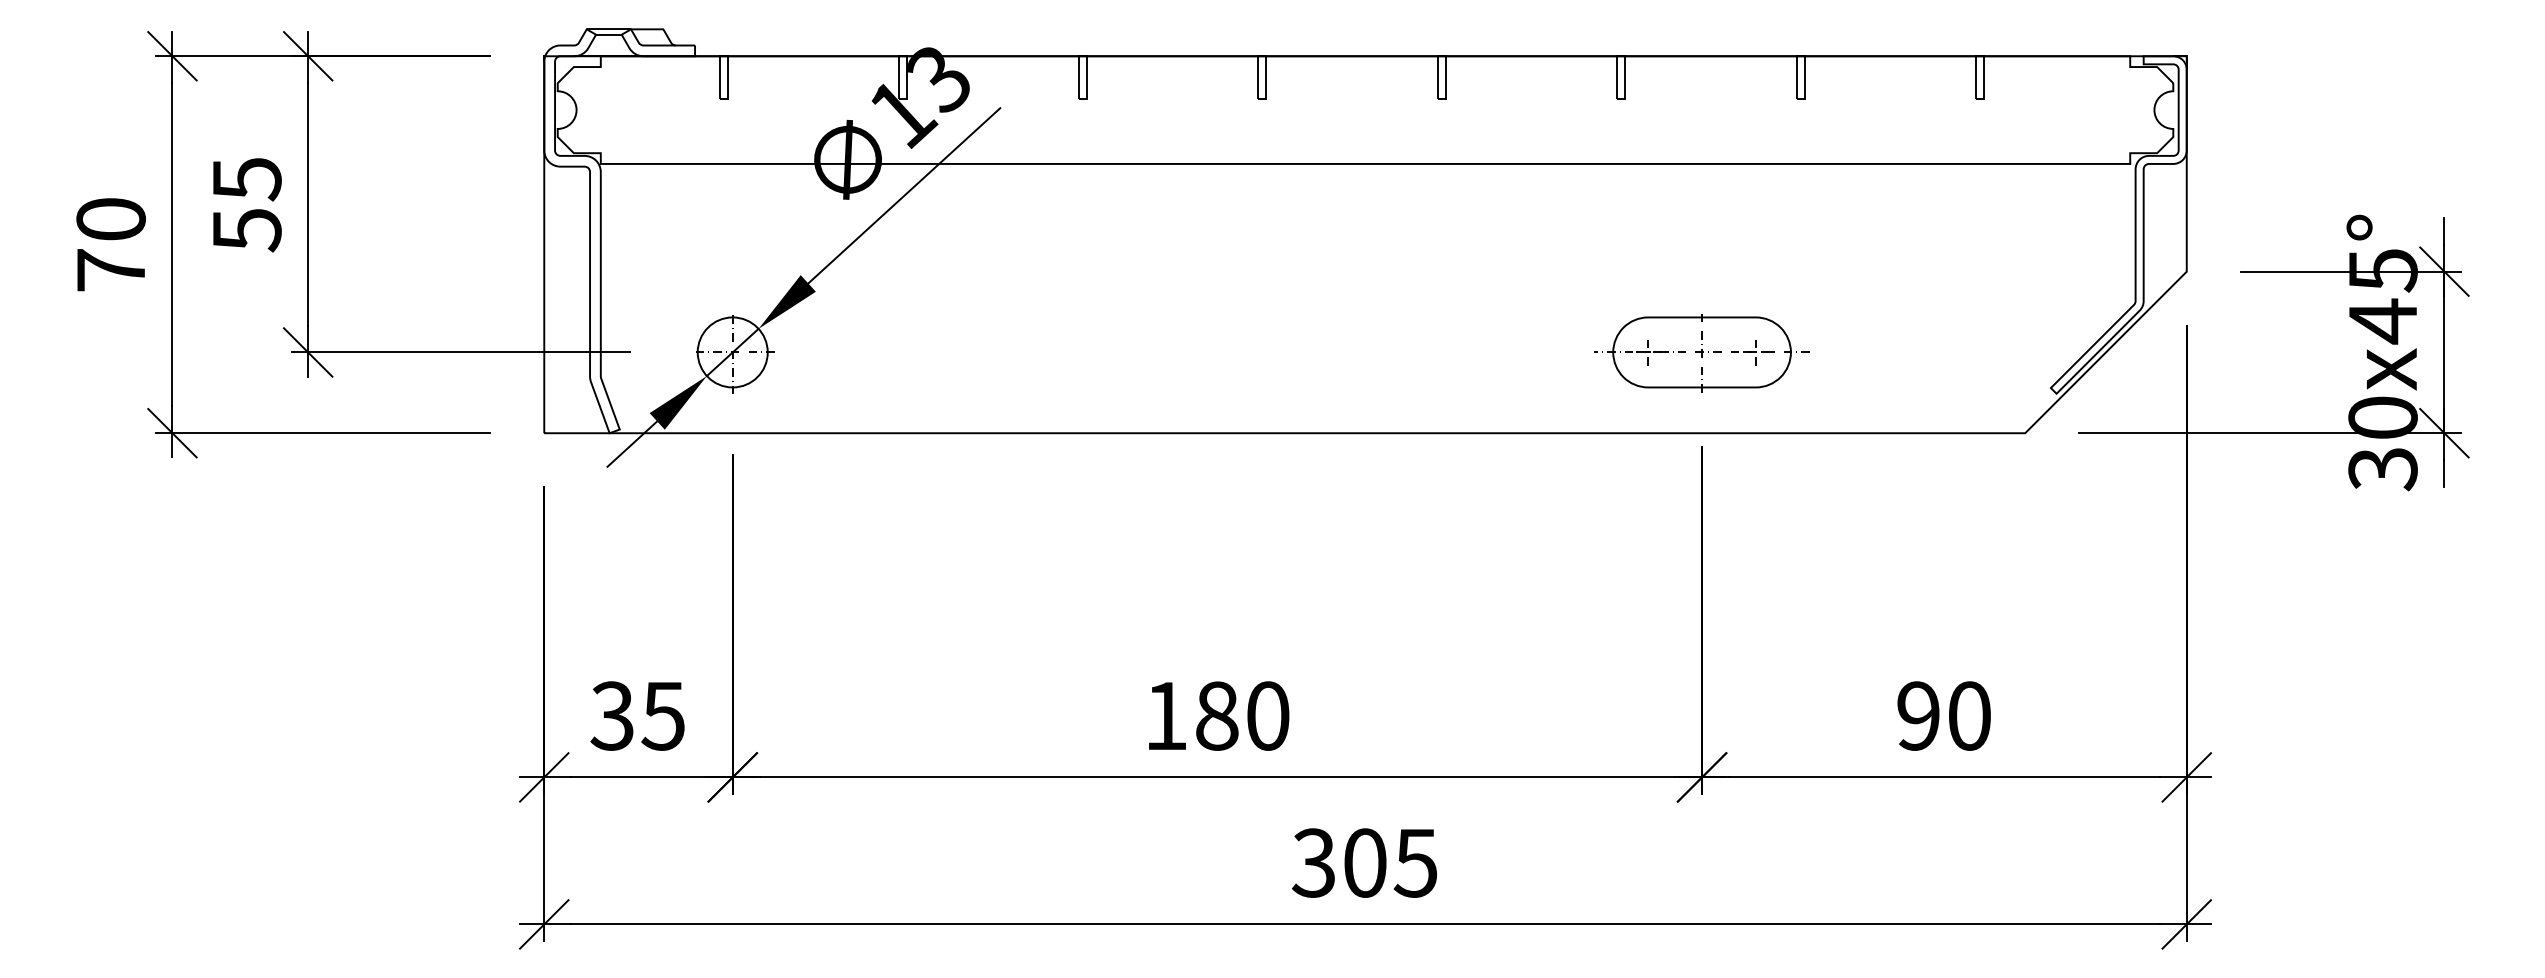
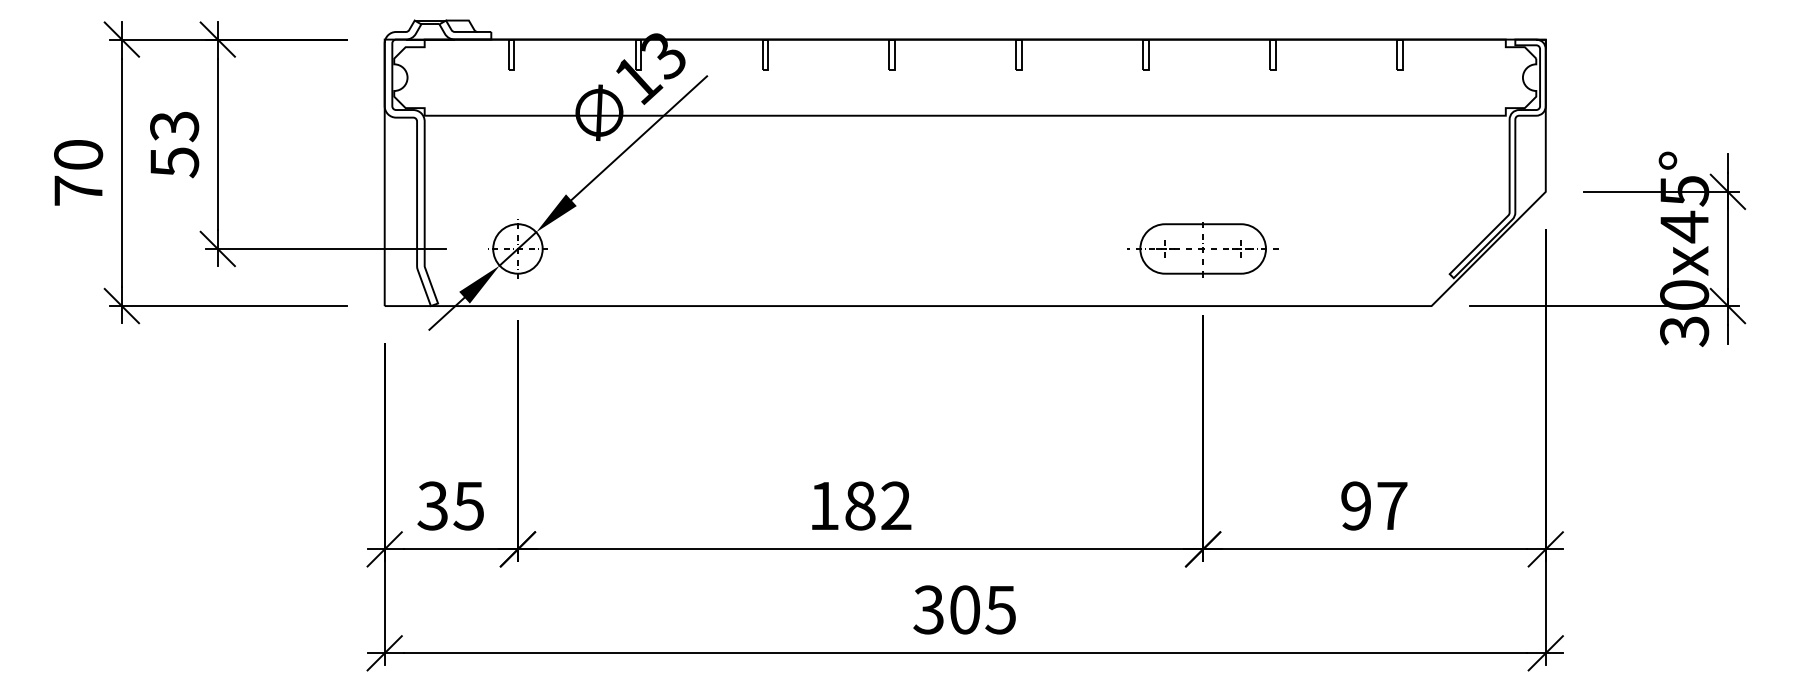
text: (246, 179) -> (174, 126), 55 -> 53
text: (1267, 715) -> (895, 505), 180 -> 182
text: (1969, 715) -> (1392, 505), 90 -> 97

